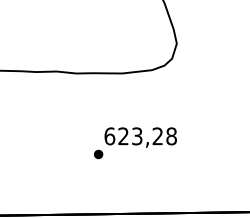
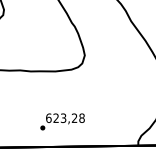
text: (135, 142) -> (62, 121), moved

